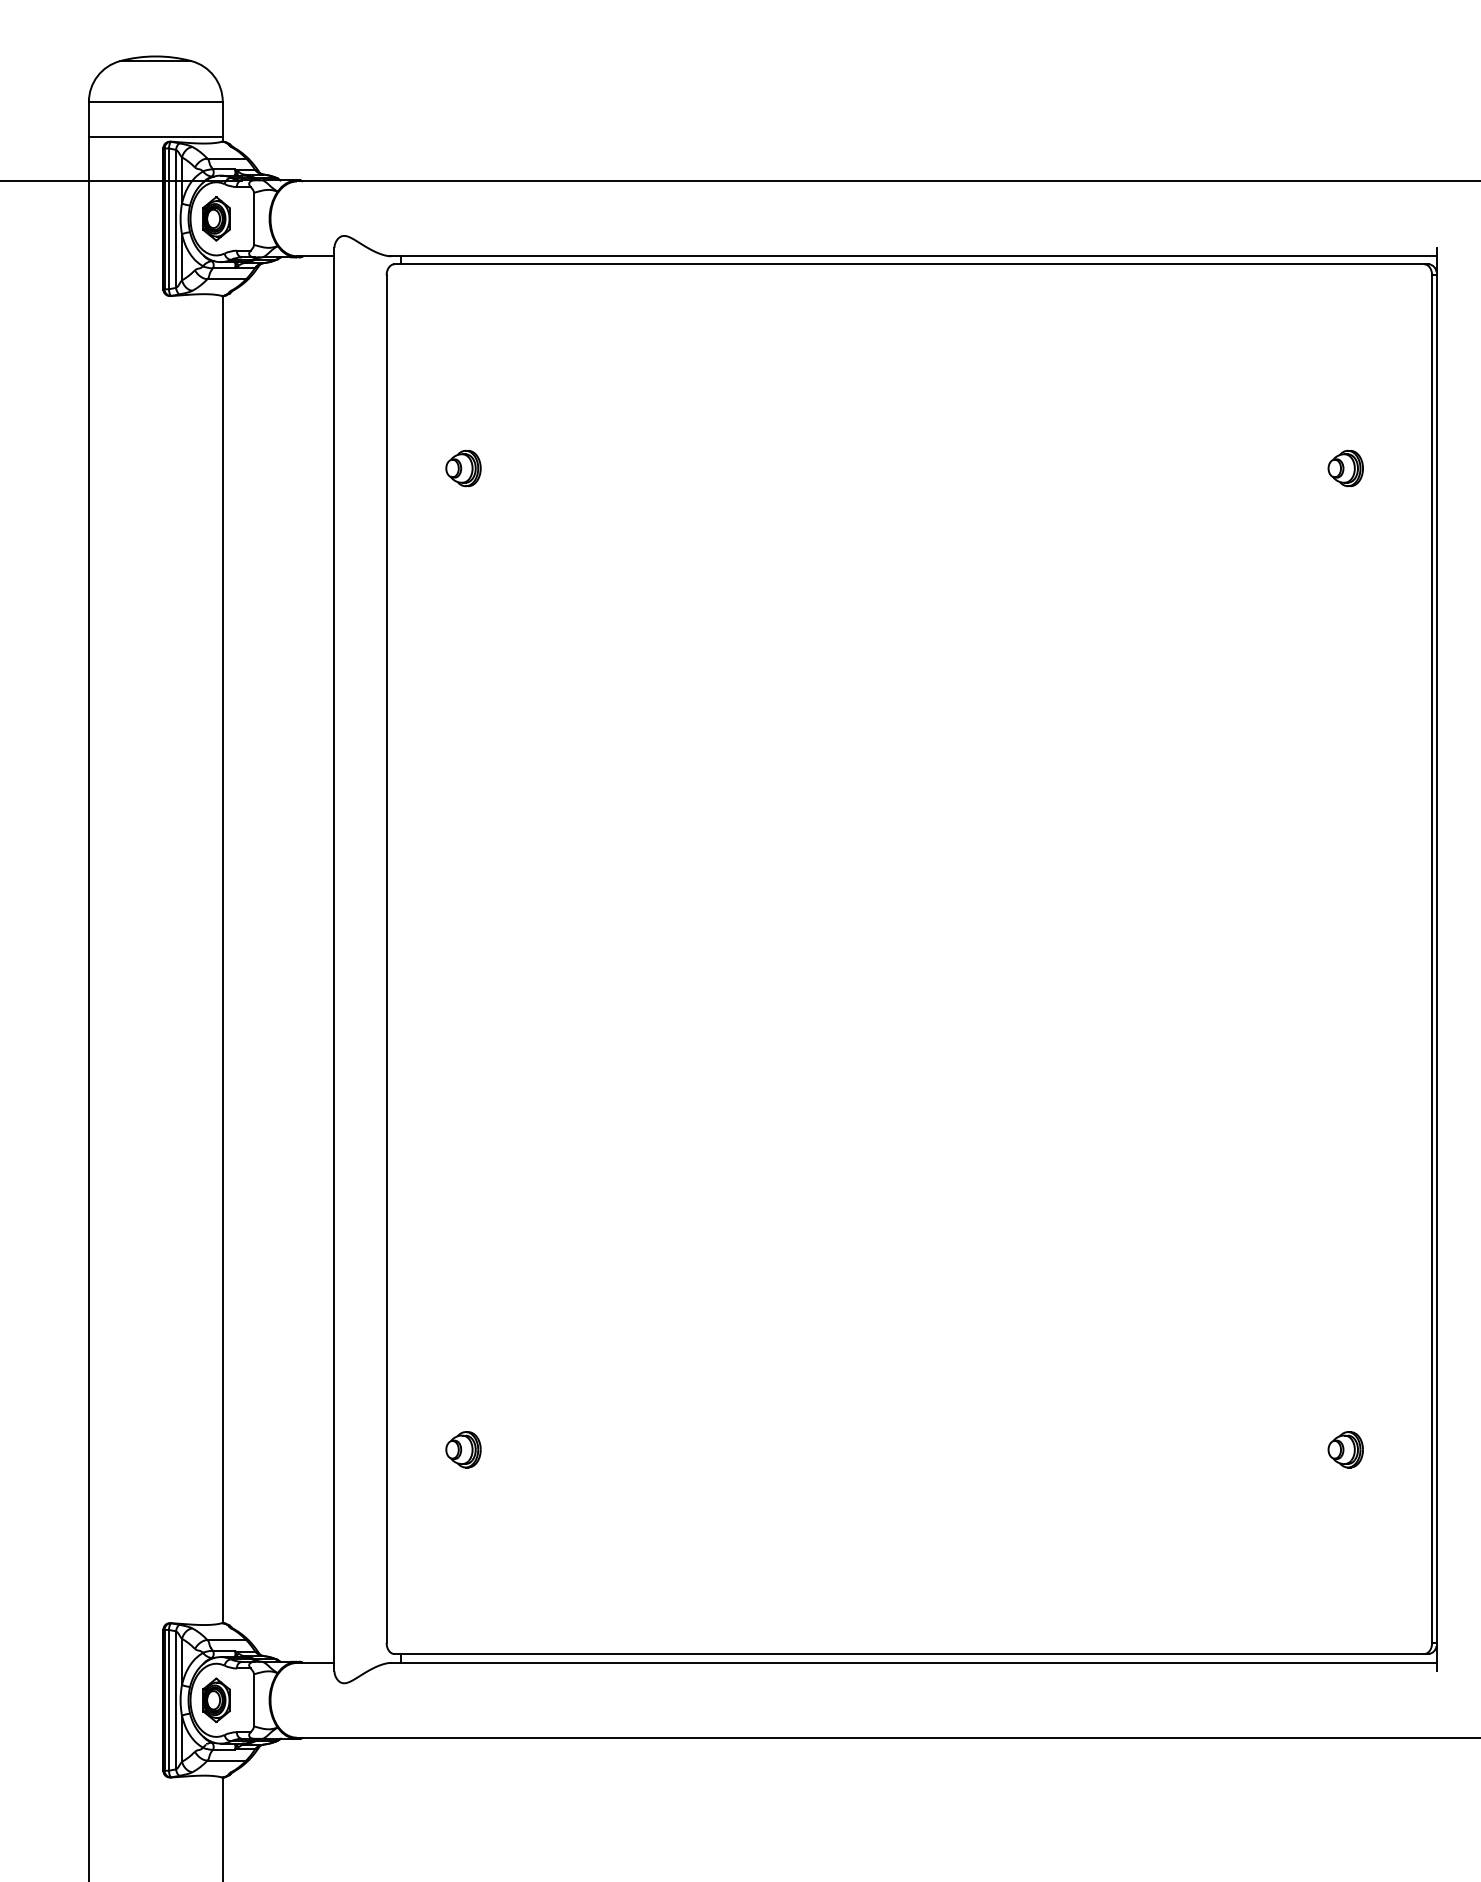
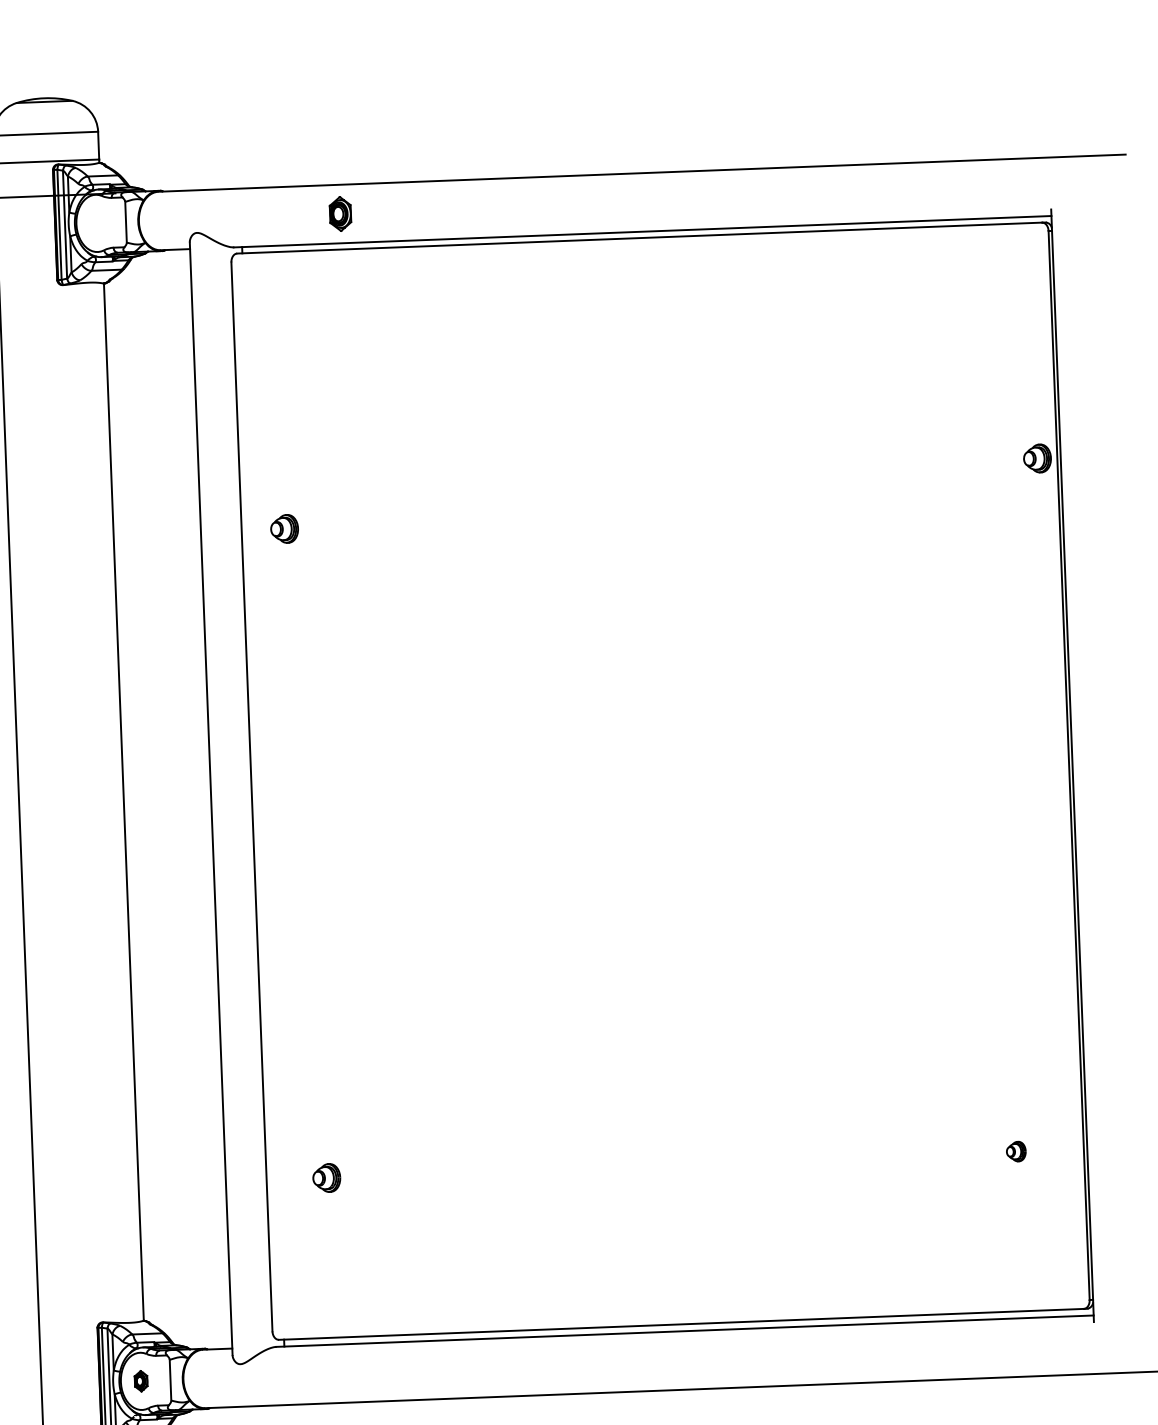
part: (216, 218) -> (340, 213), moved
part: (463, 468) -> (284, 529), moved
part: (1345, 468) -> (1037, 458), moved
part: (1345, 1449) -> (1016, 1151), size x0.7
part: (216, 1699) -> (141, 1380), size x0.6

